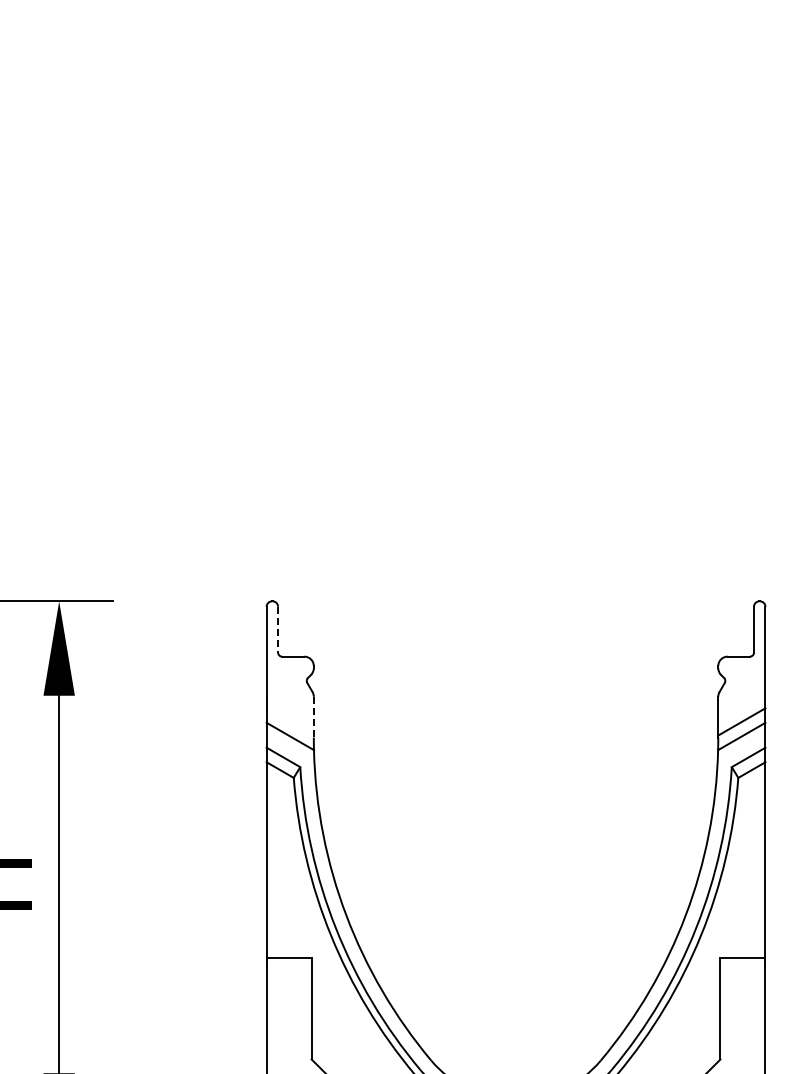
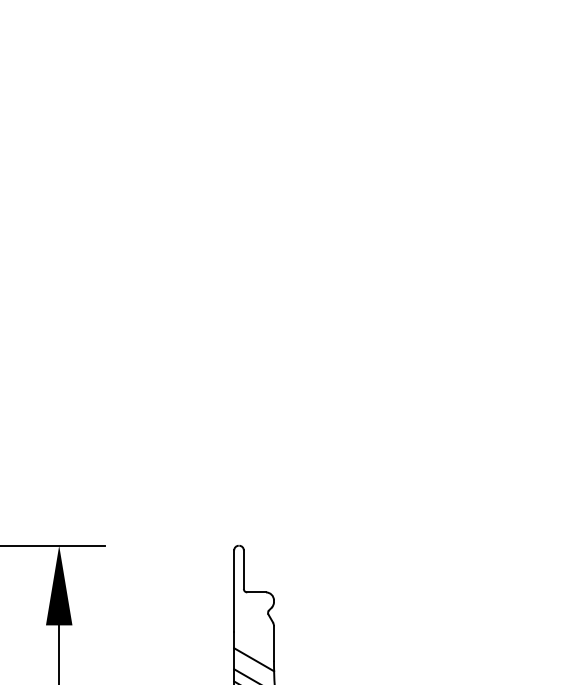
line: (278, 629) -> (244, 569), dashed -> solid
line: (313, 717) -> (273, 643), dashed -> solid

